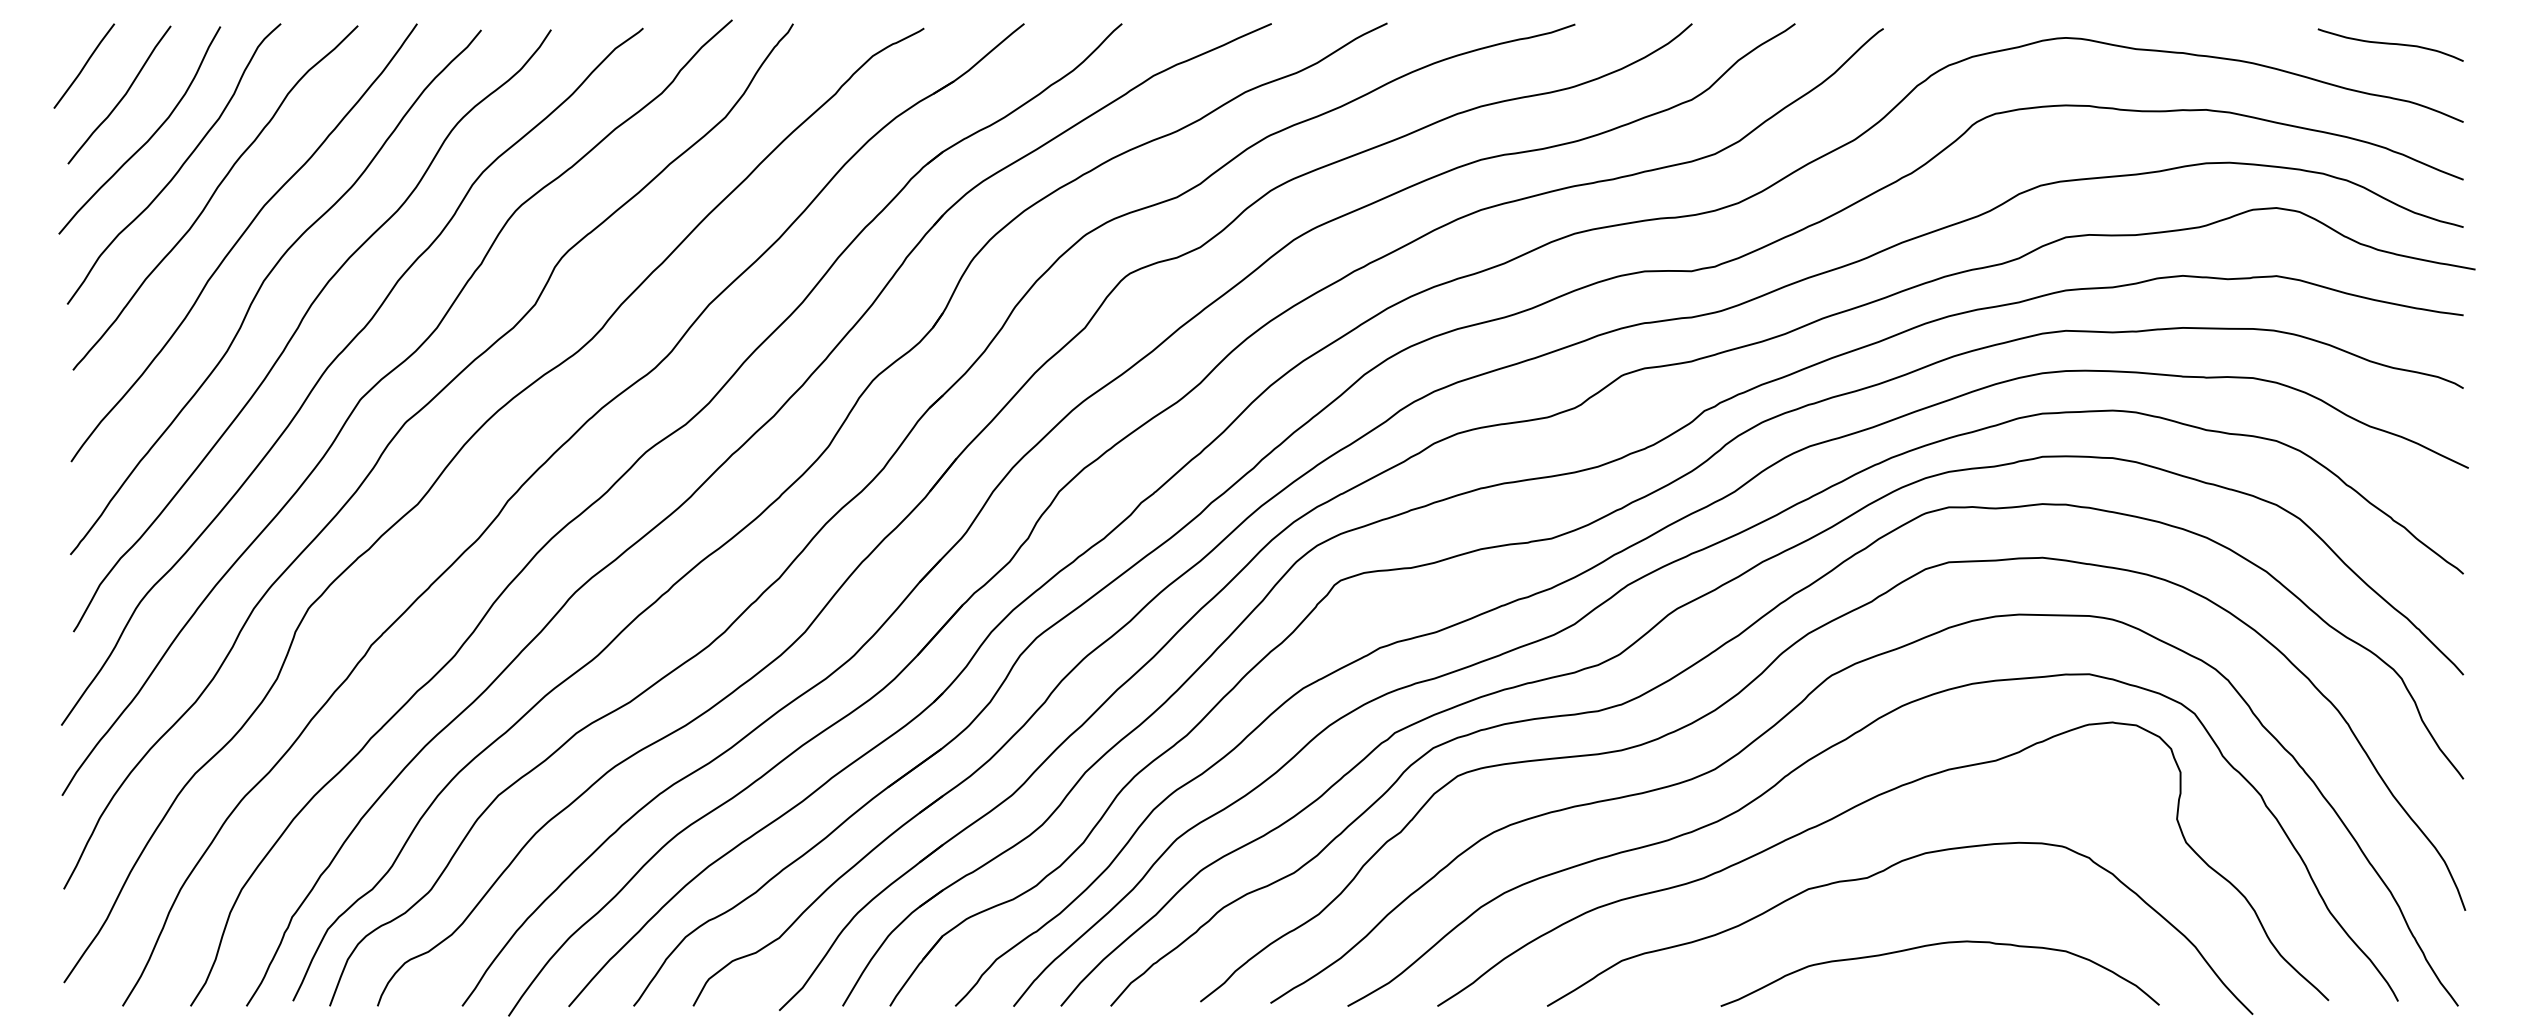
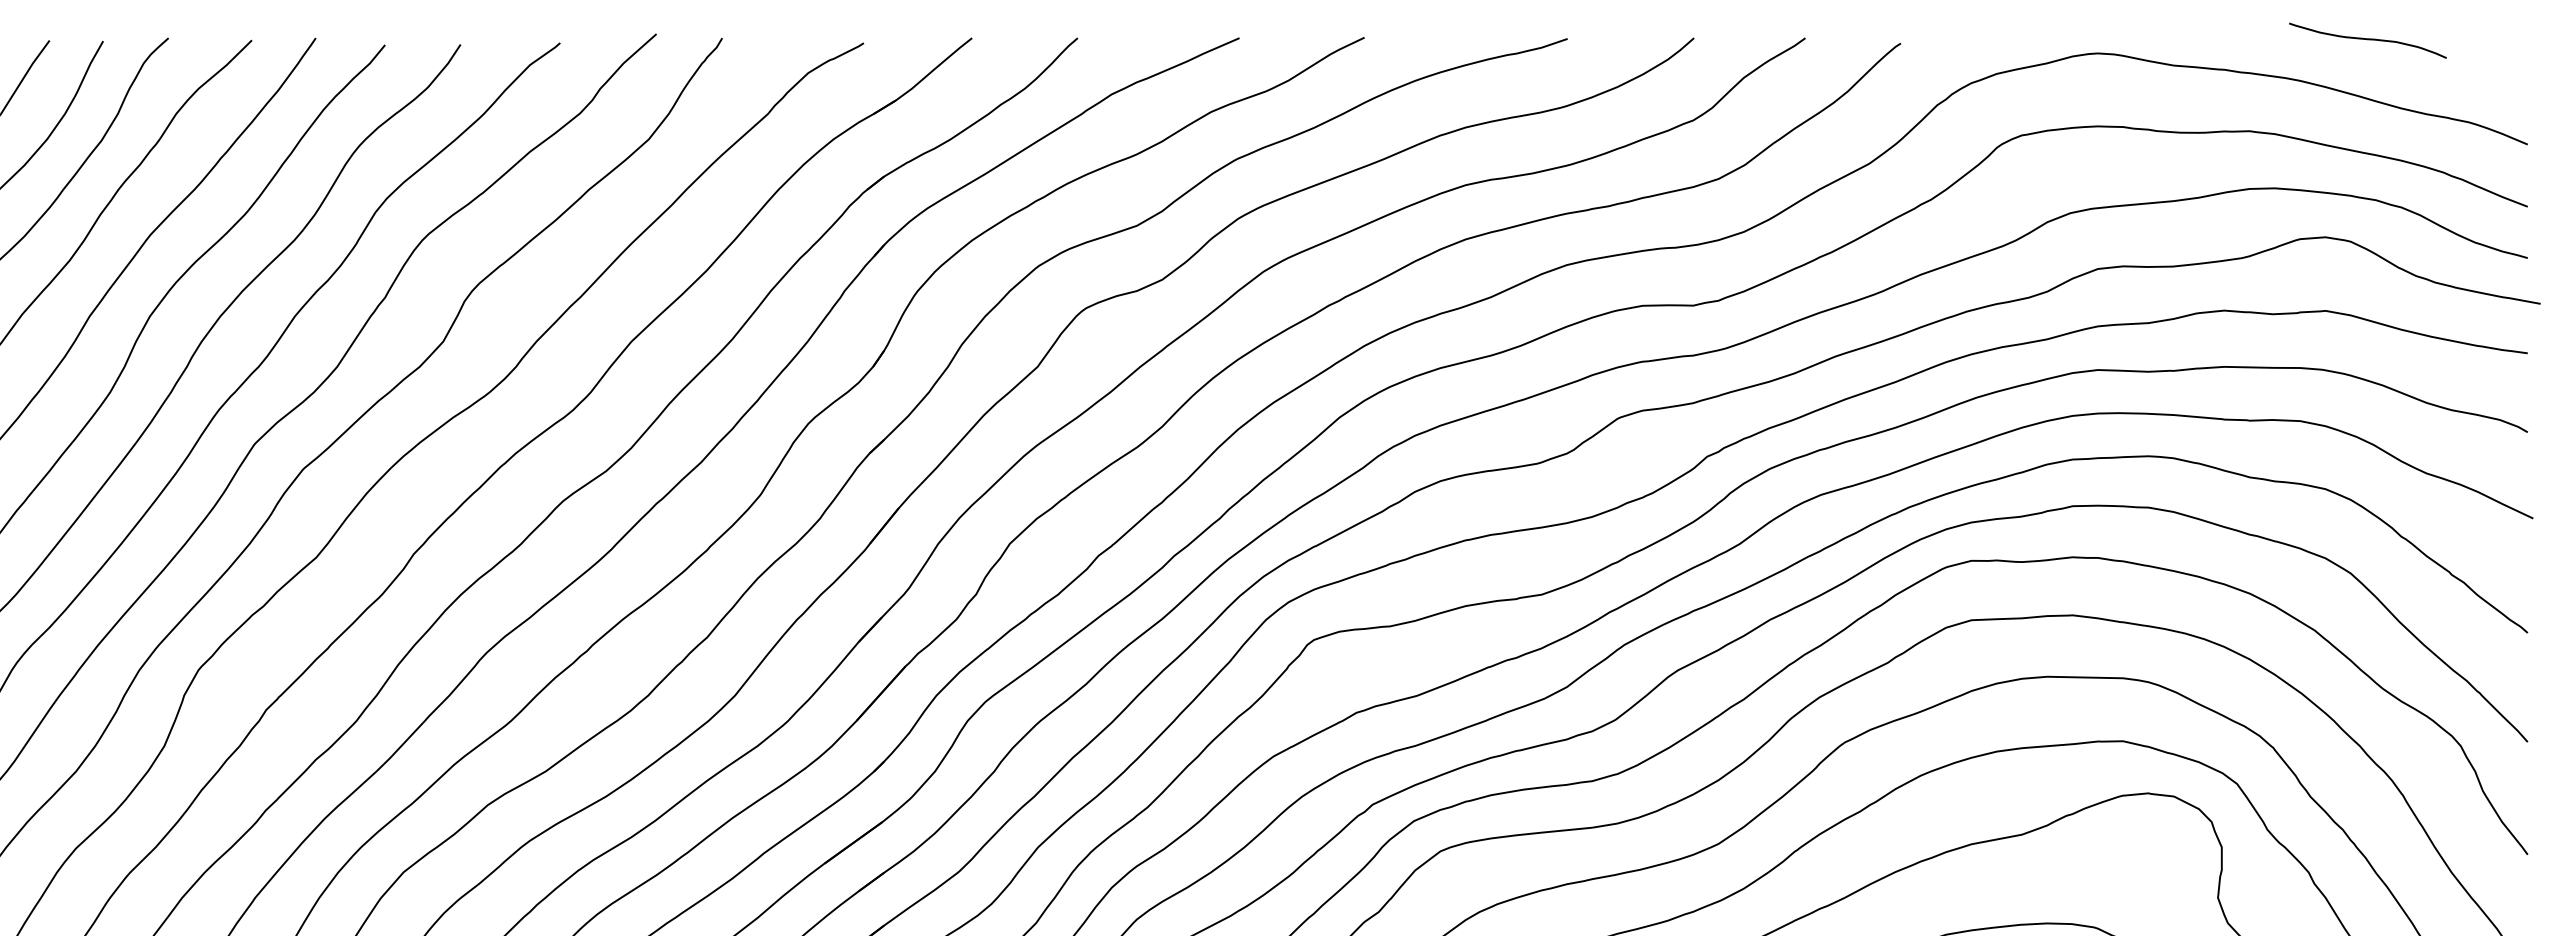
curve: (2390, 44) -> (2367, 40), moved

